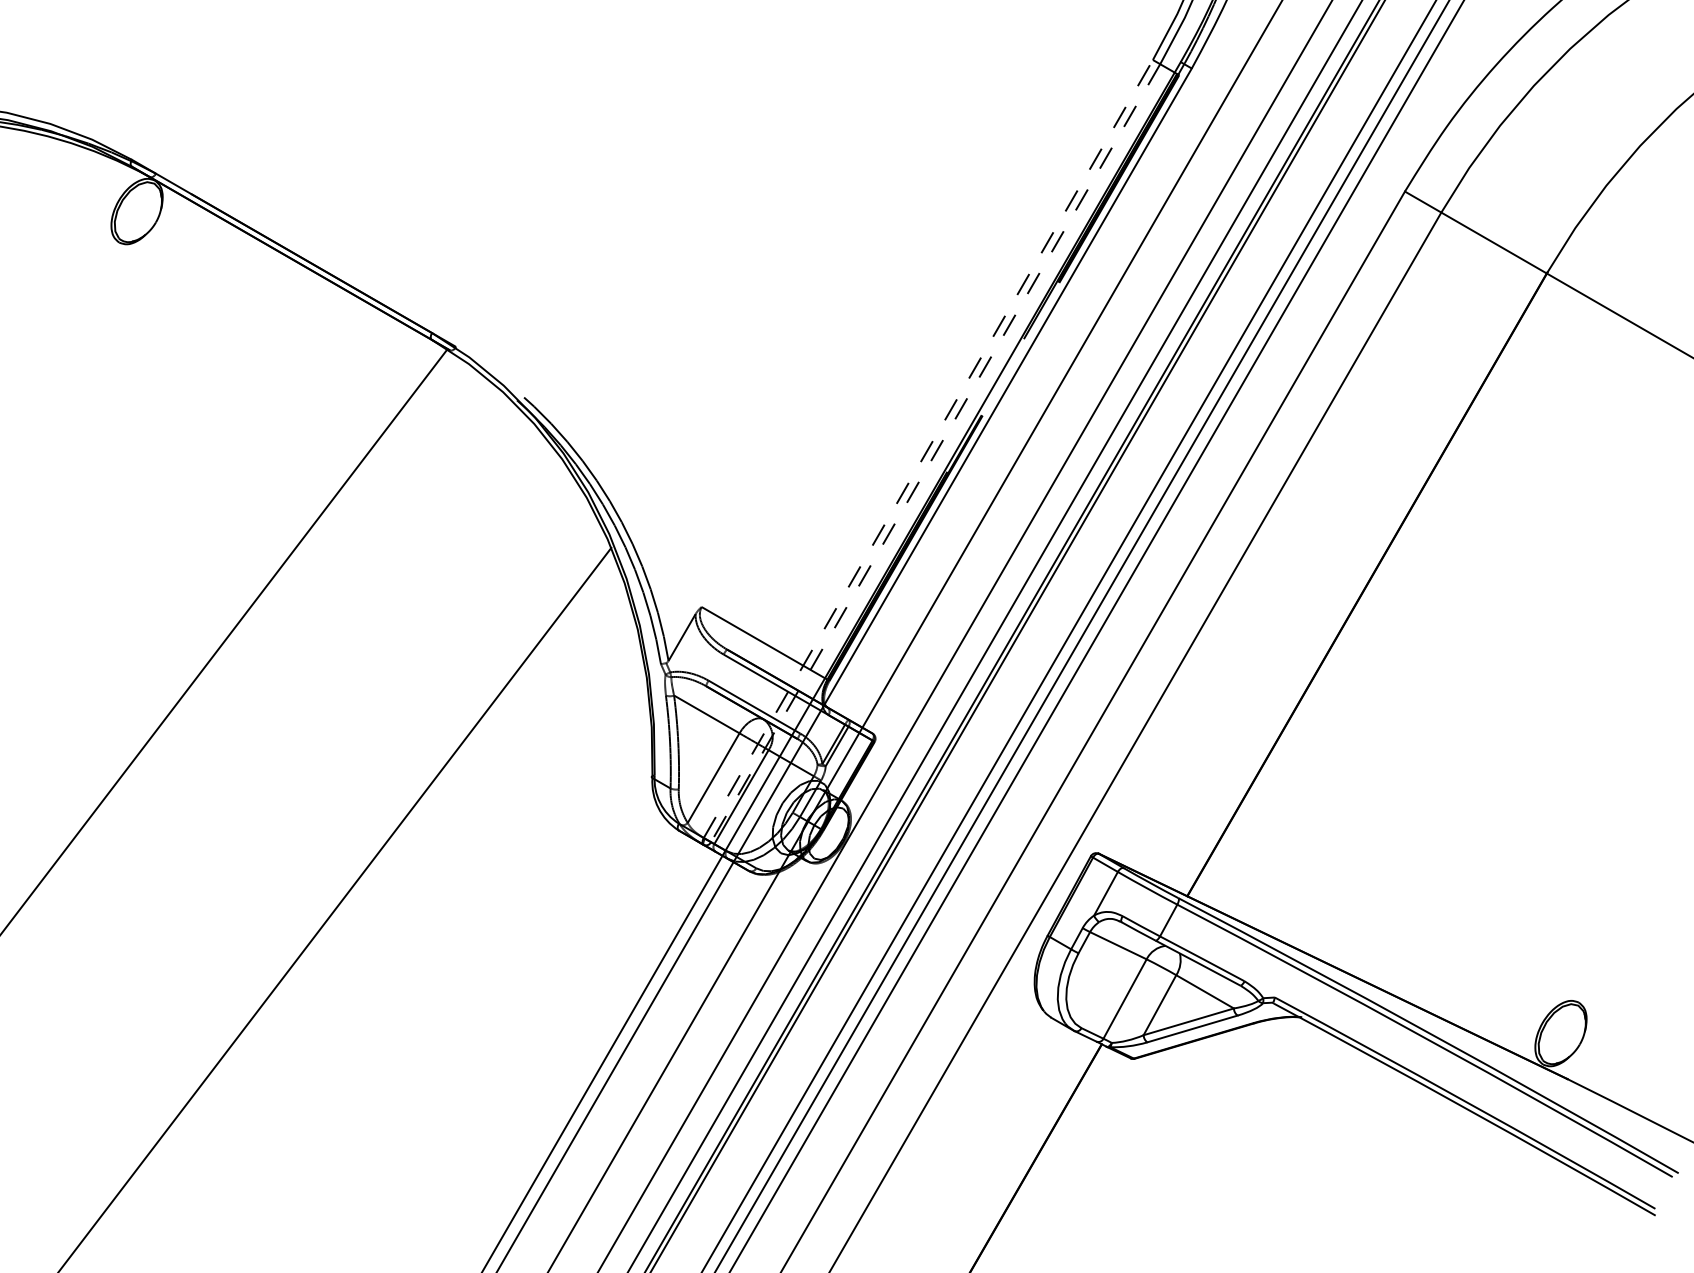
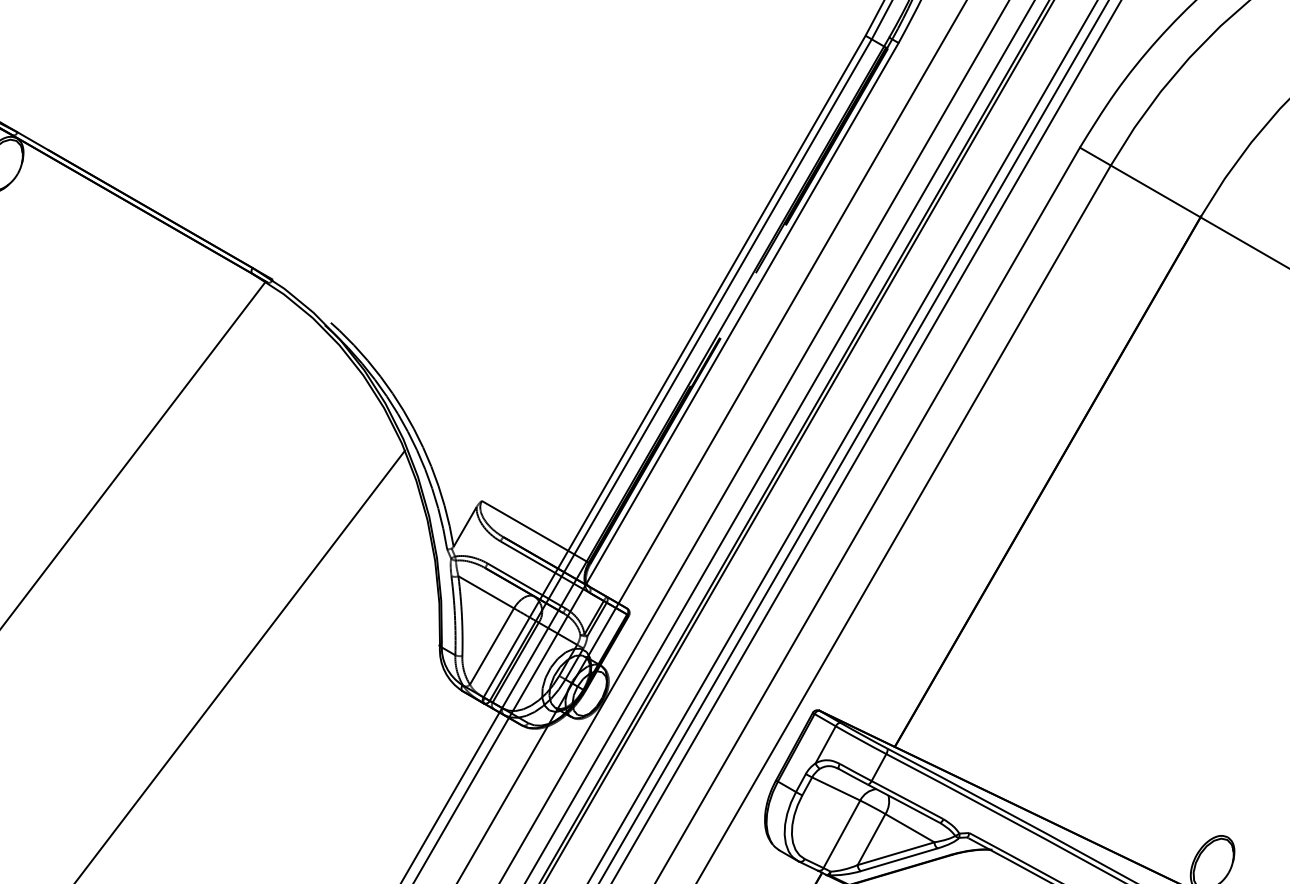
line: (928, 448) -> (674, 366), dashed -> solid
line: (935, 453) -> (680, 370), dashed -> solid

